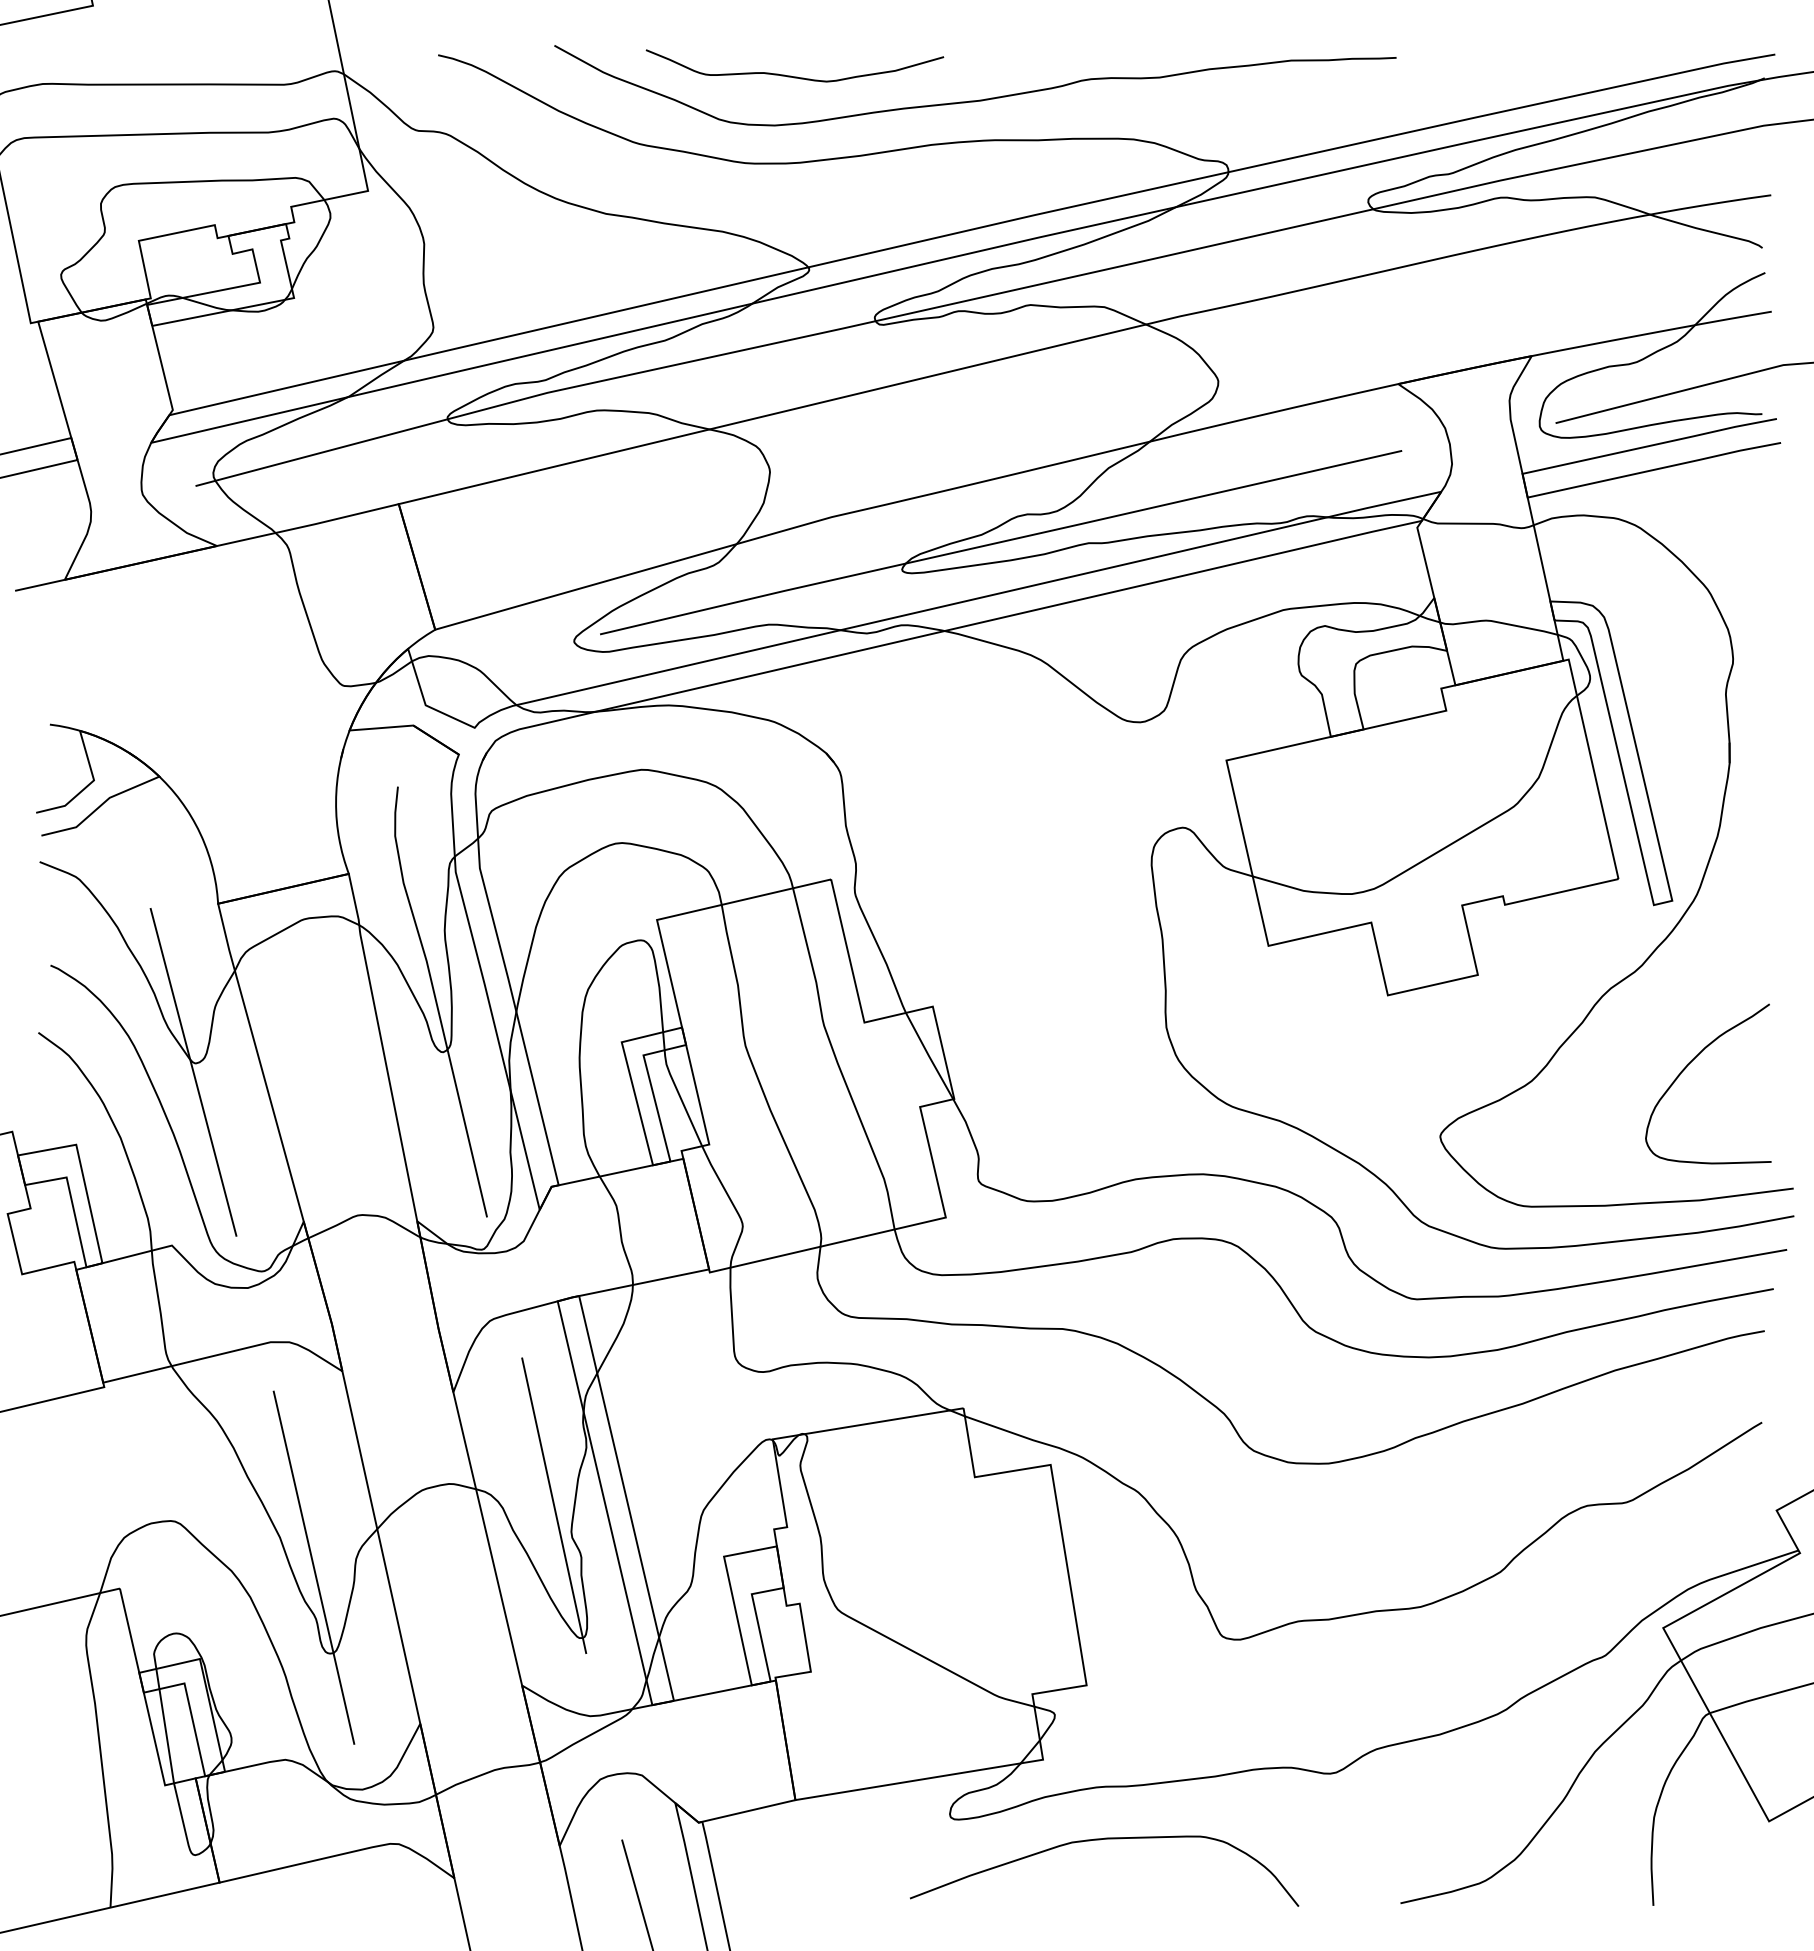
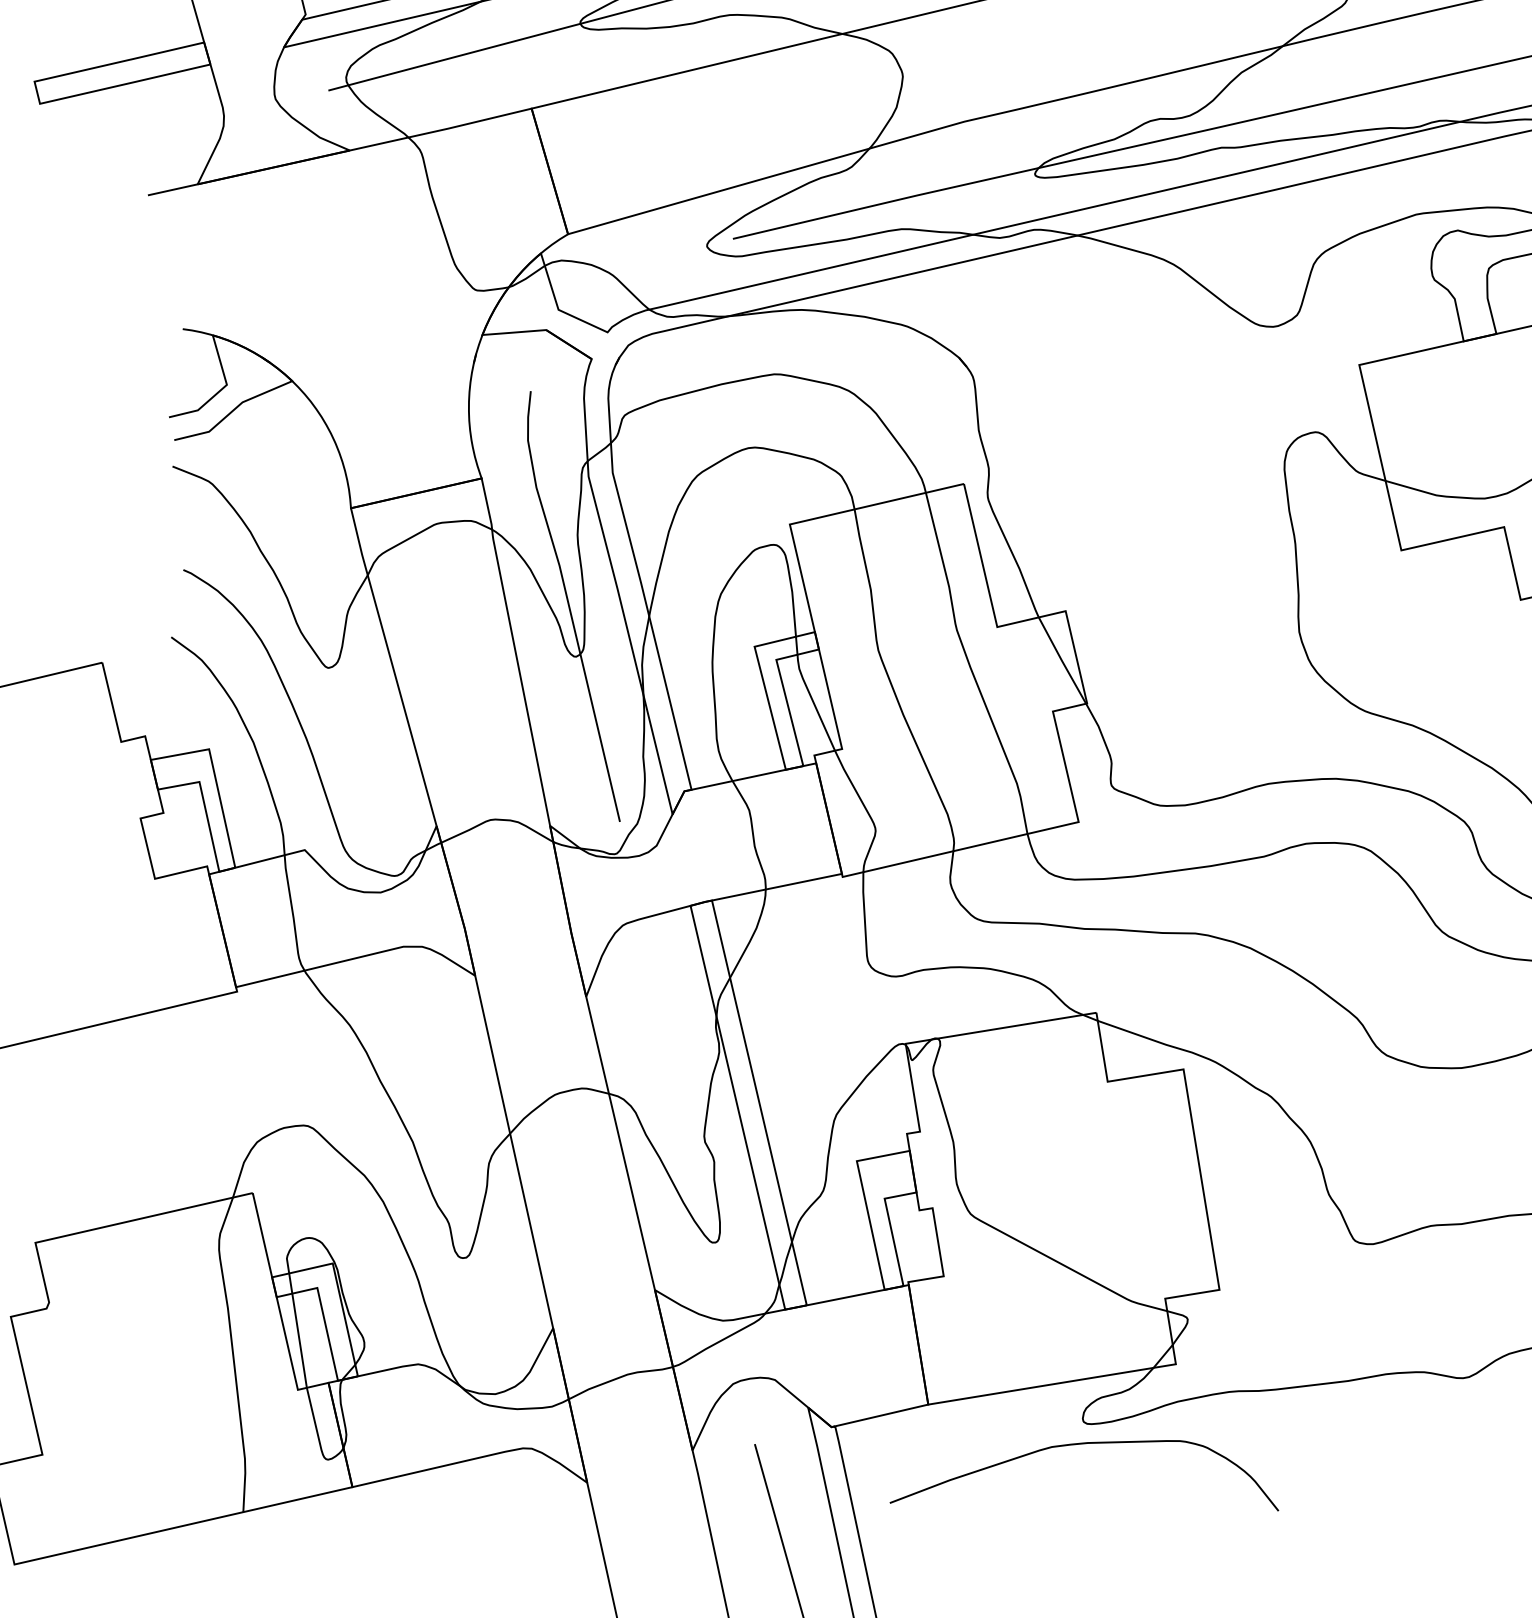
line: (193, 1071) -> (326, 676), removed
line: (554, 1505) -> (687, 1110), removed
line: (313, 1567) -> (446, 1172), removed
curve: (1100, 1840) -> (1080, 1445), moved

